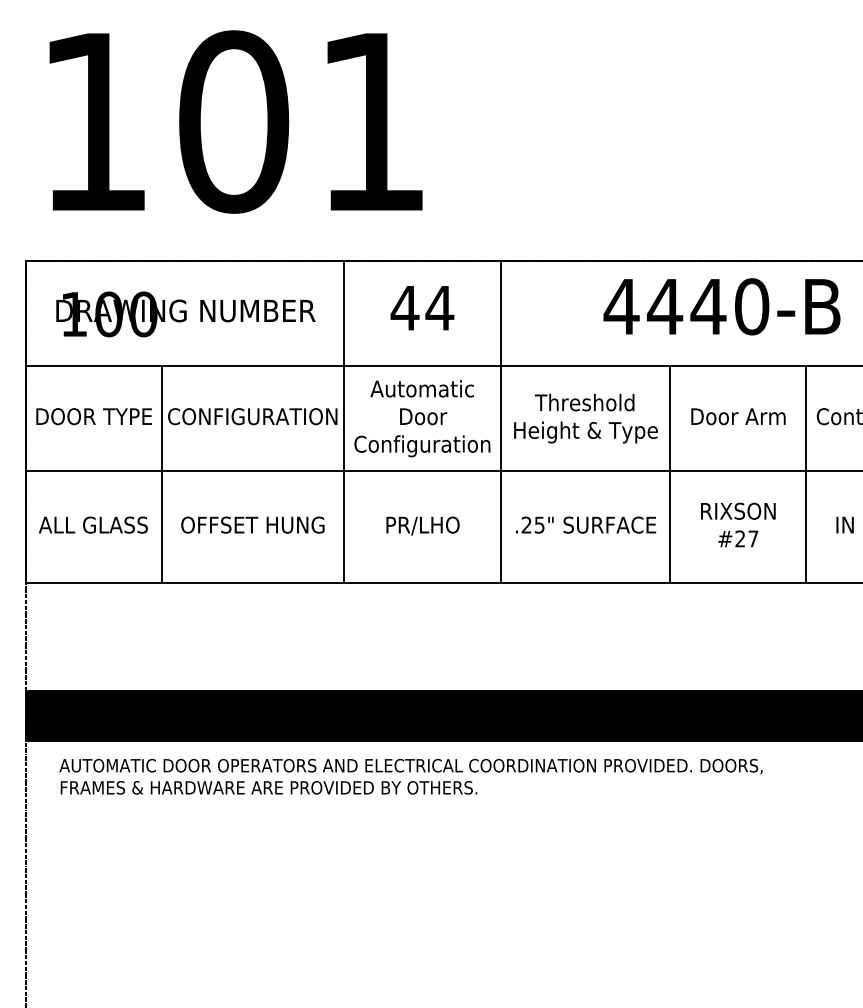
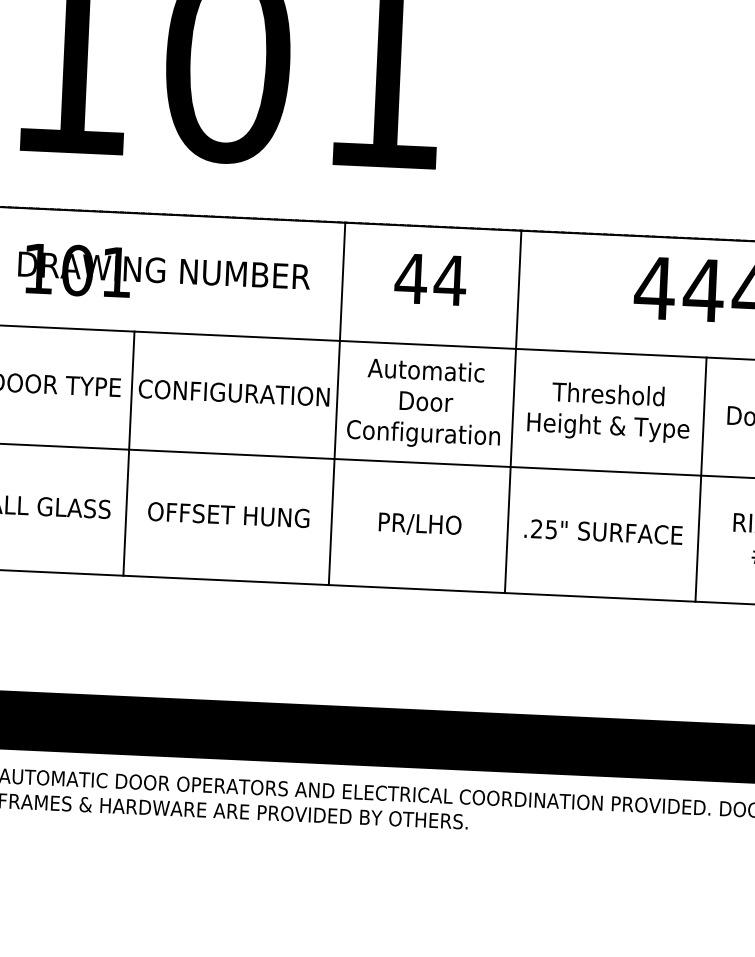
text: (143, 314) -> (116, 272), 100 -> 101

